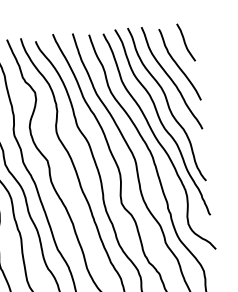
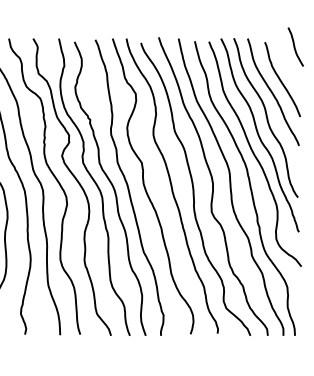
curve: (185, 42) -> (295, 46), moved

